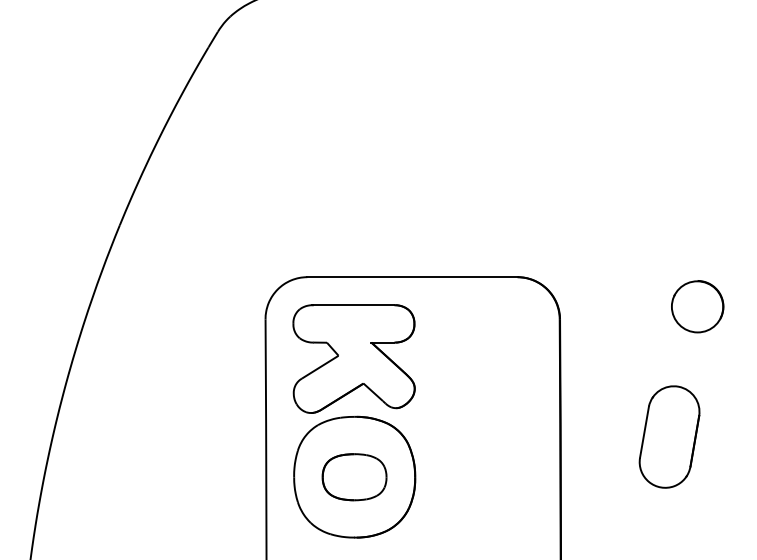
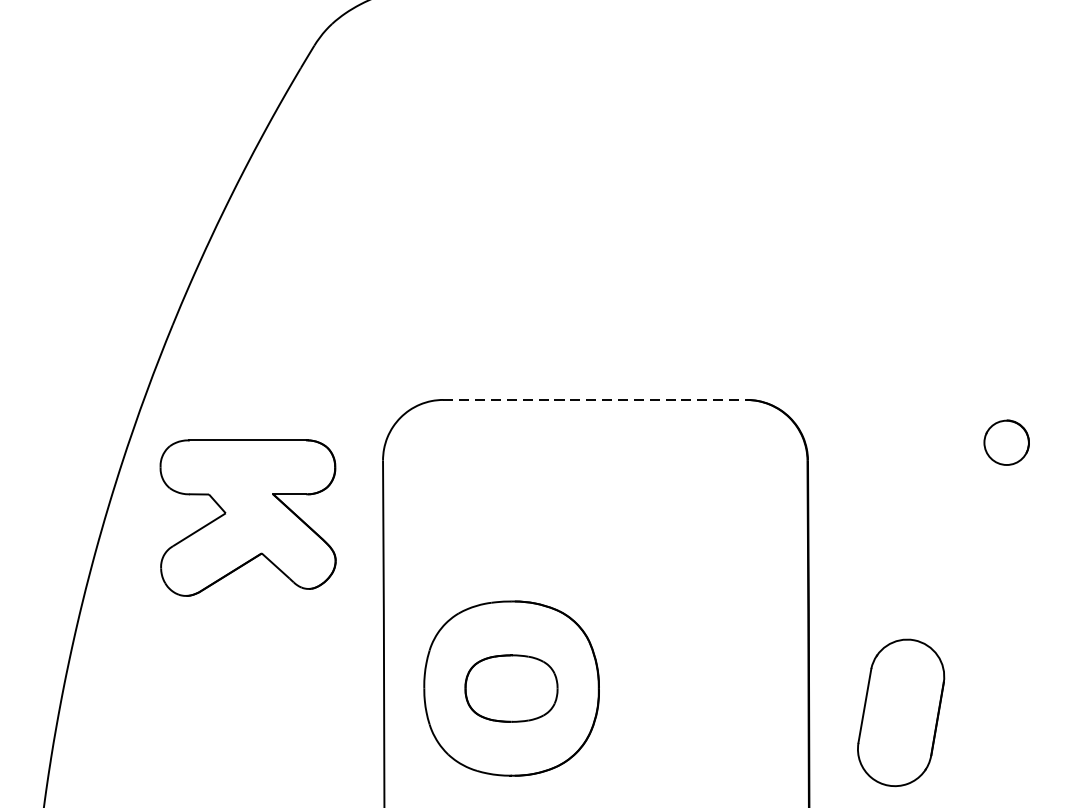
line: (413, 277) -> (596, 400), solid -> dashed
part: (697, 306) -> (1006, 442), size x0.6
part: (353, 358) -> (247, 517), moved
part: (669, 436) -> (900, 712), moved

